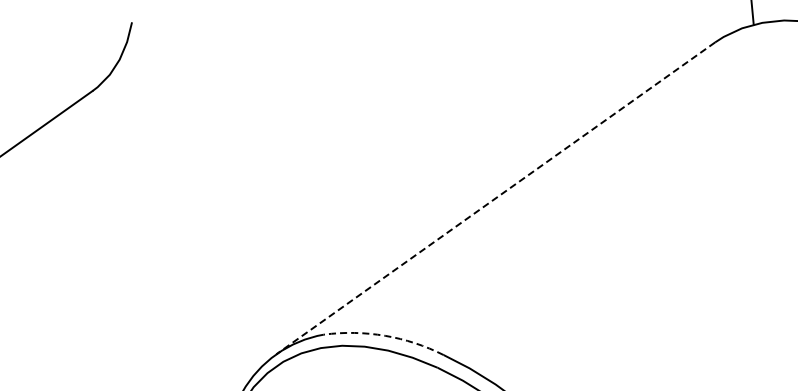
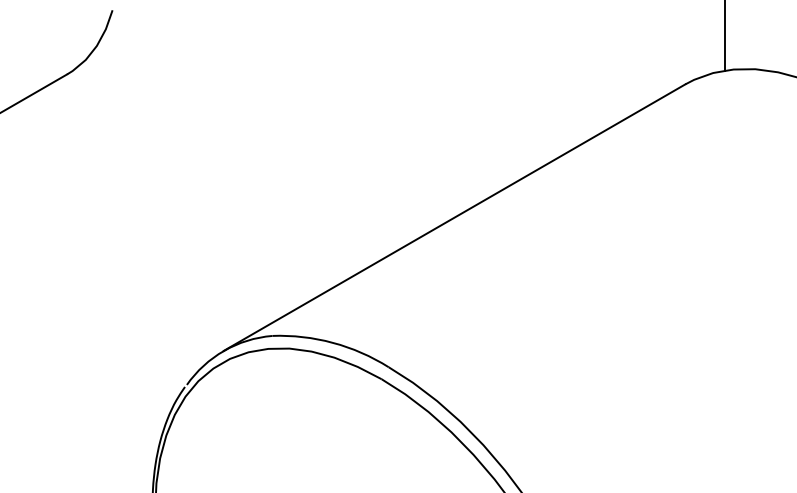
line: (495, 198) -> (454, 217), dashed -> solid
arc: (384, 335) -> (332, 342), dashed -> solid

